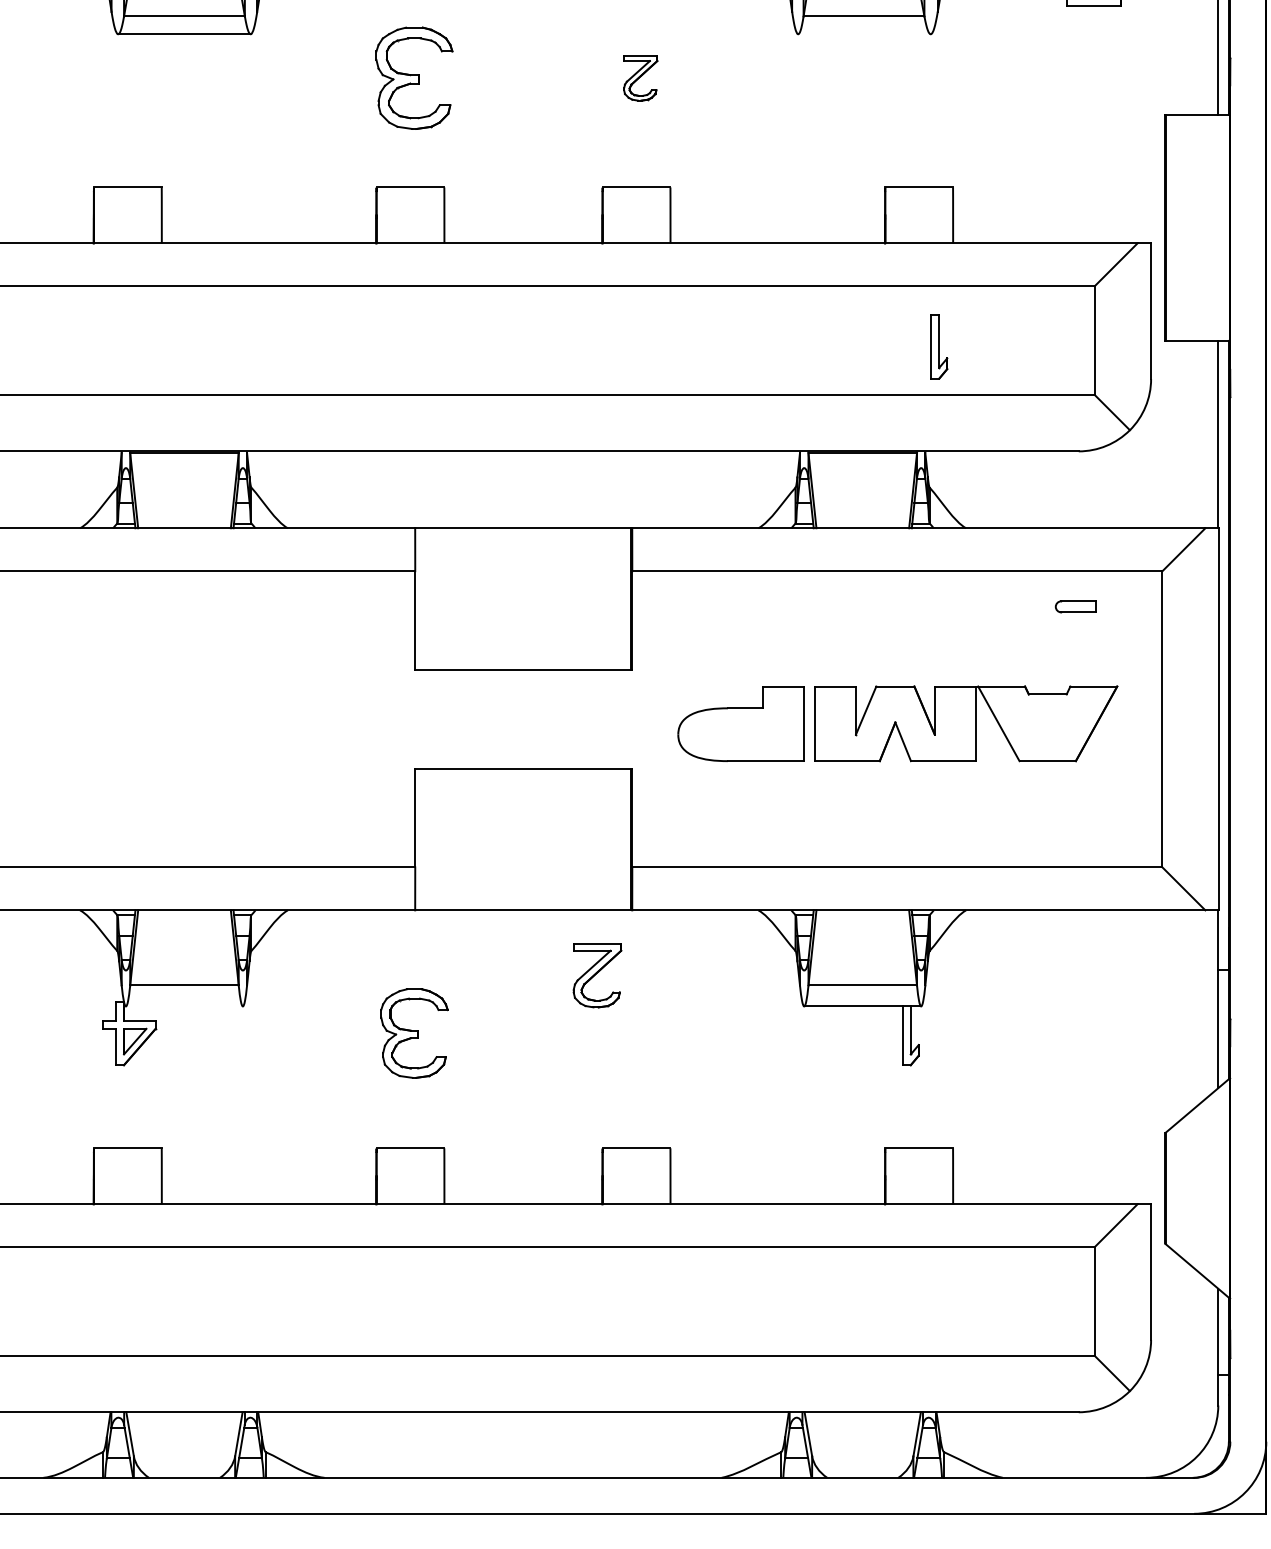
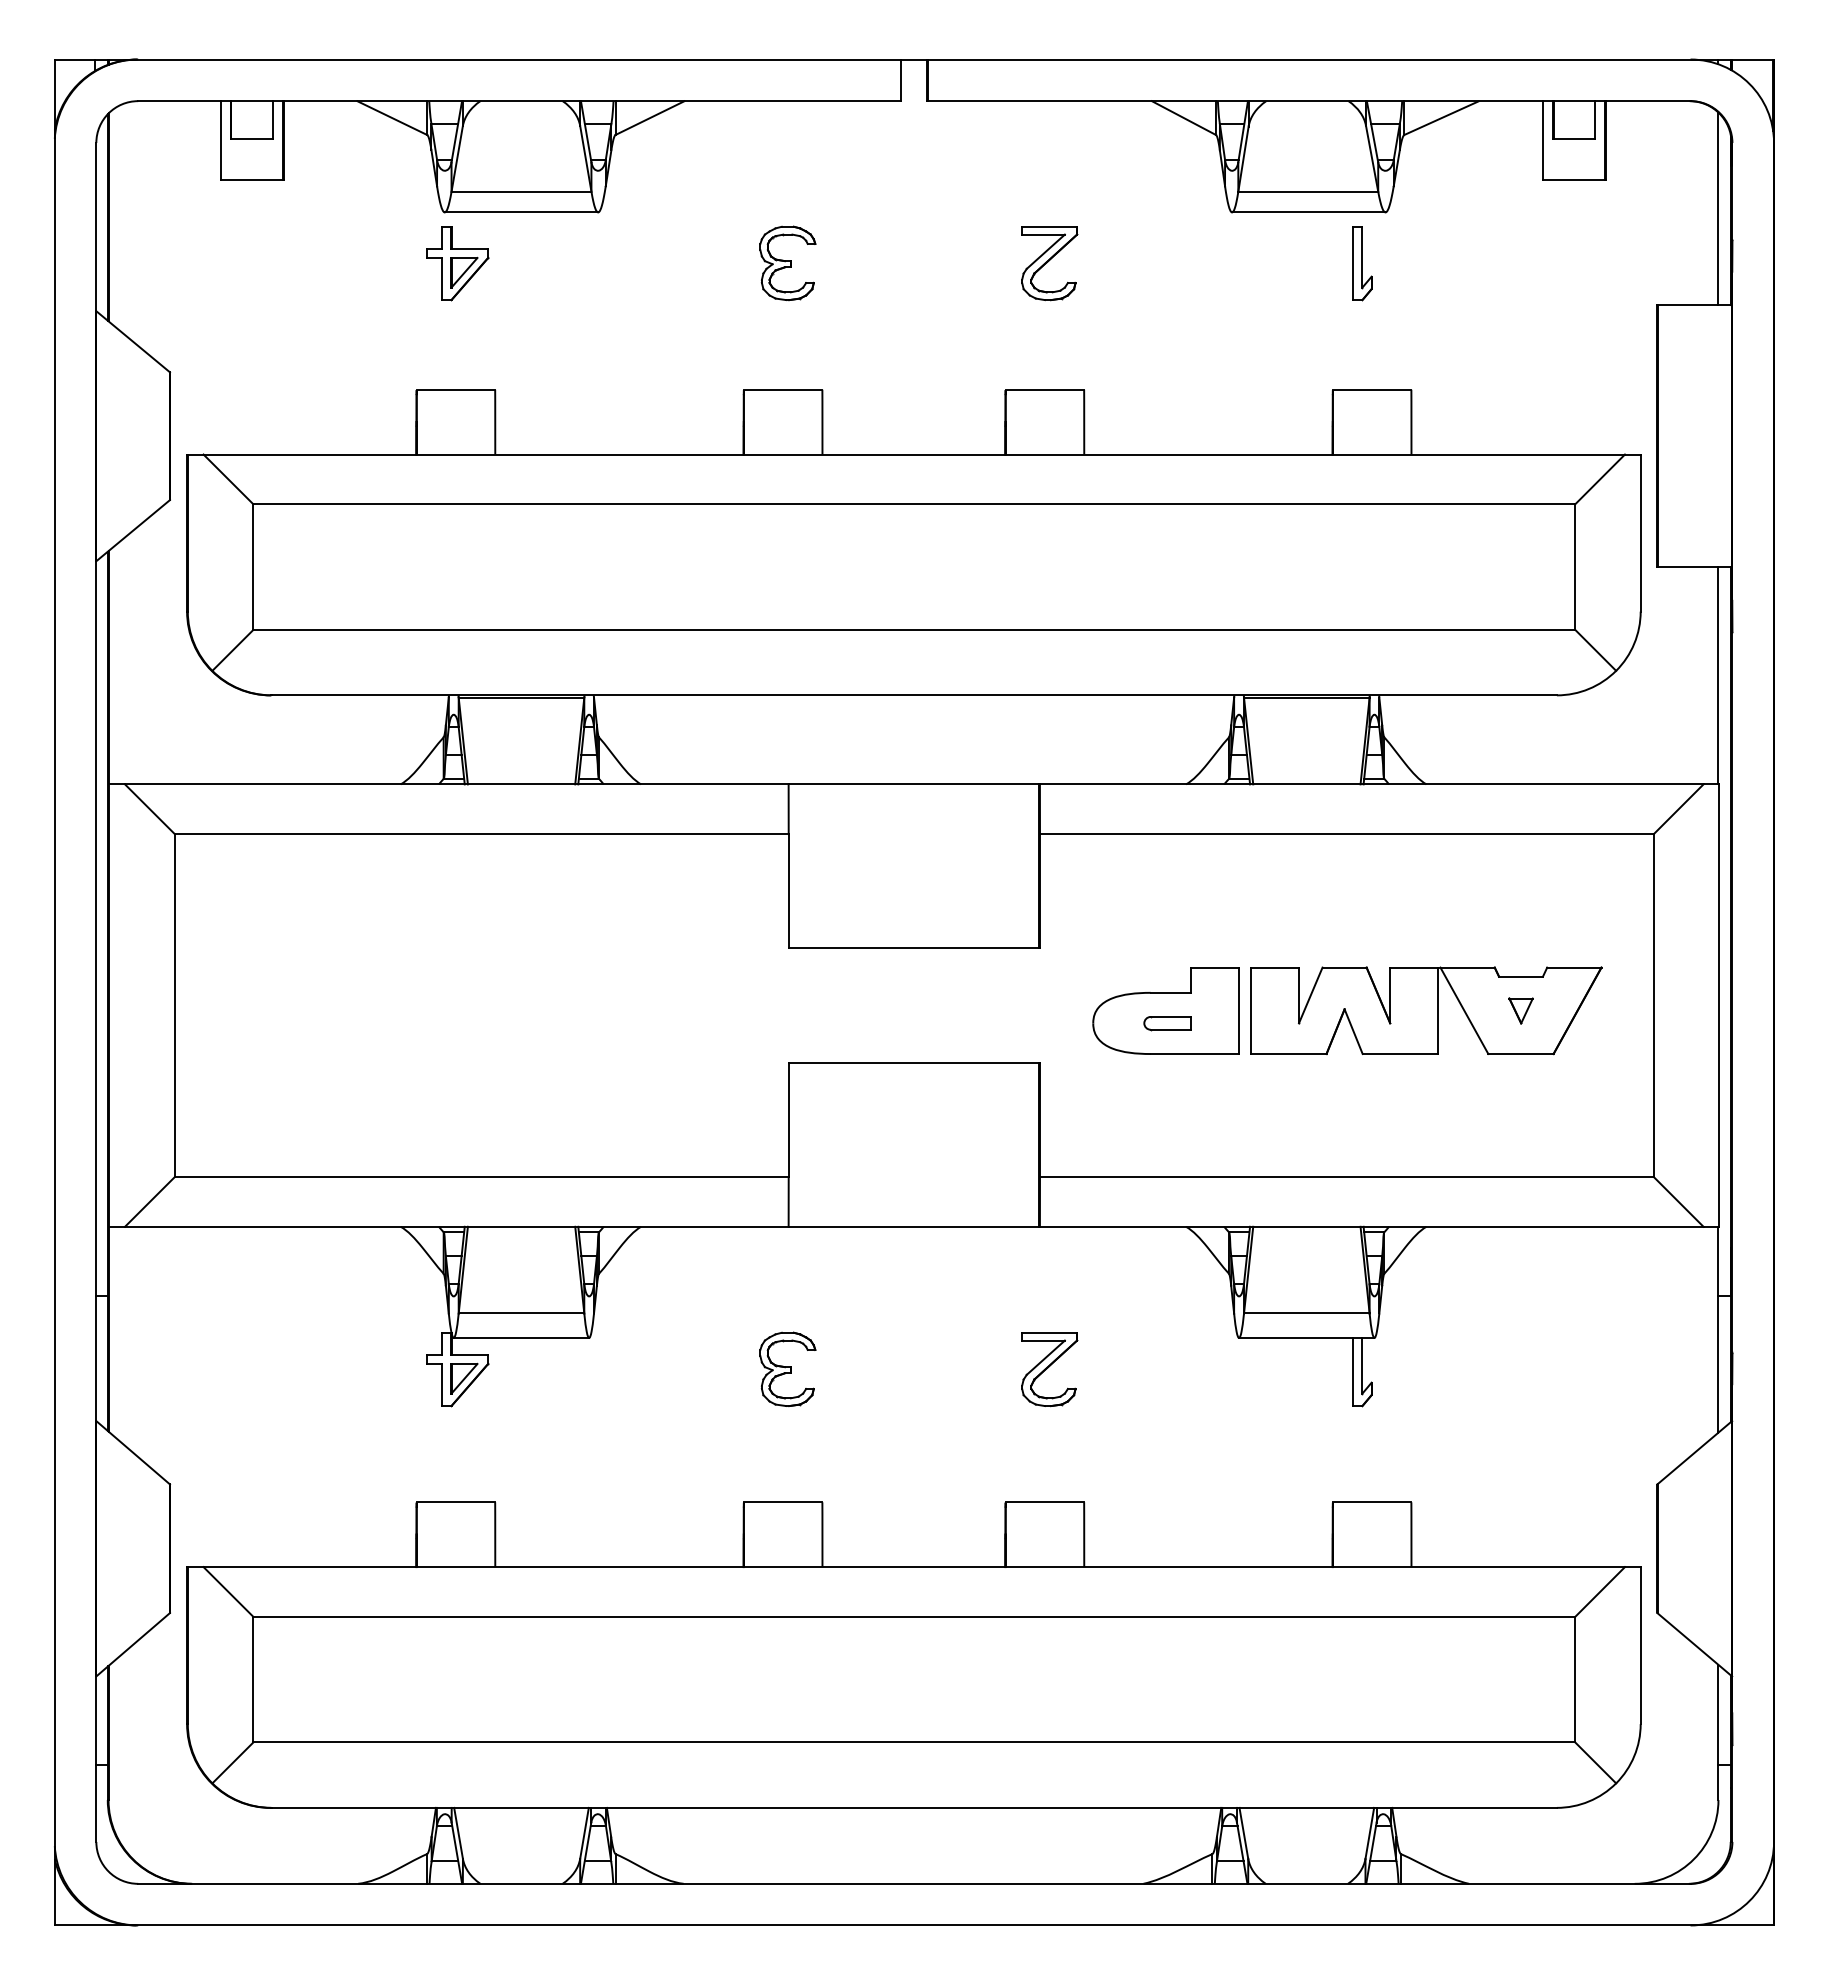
line: (864, 34) -> (1308, 212), added
part: (129, 78) -> (457, 263), added
part: (414, 78) -> (787, 263), size x0.62
part: (640, 78) -> (1049, 263), size x1.43
part: (939, 346) -> (1362, 263), moved
part: (1075, 606) -> (1167, 1023), moved
part: (1047, 723) -> (1520, 1010), added
part: (597, 975) -> (1049, 1369), moved
line: (184, 1006) -> (521, 1338), added
part: (414, 1033) -> (787, 1369), size x0.71

